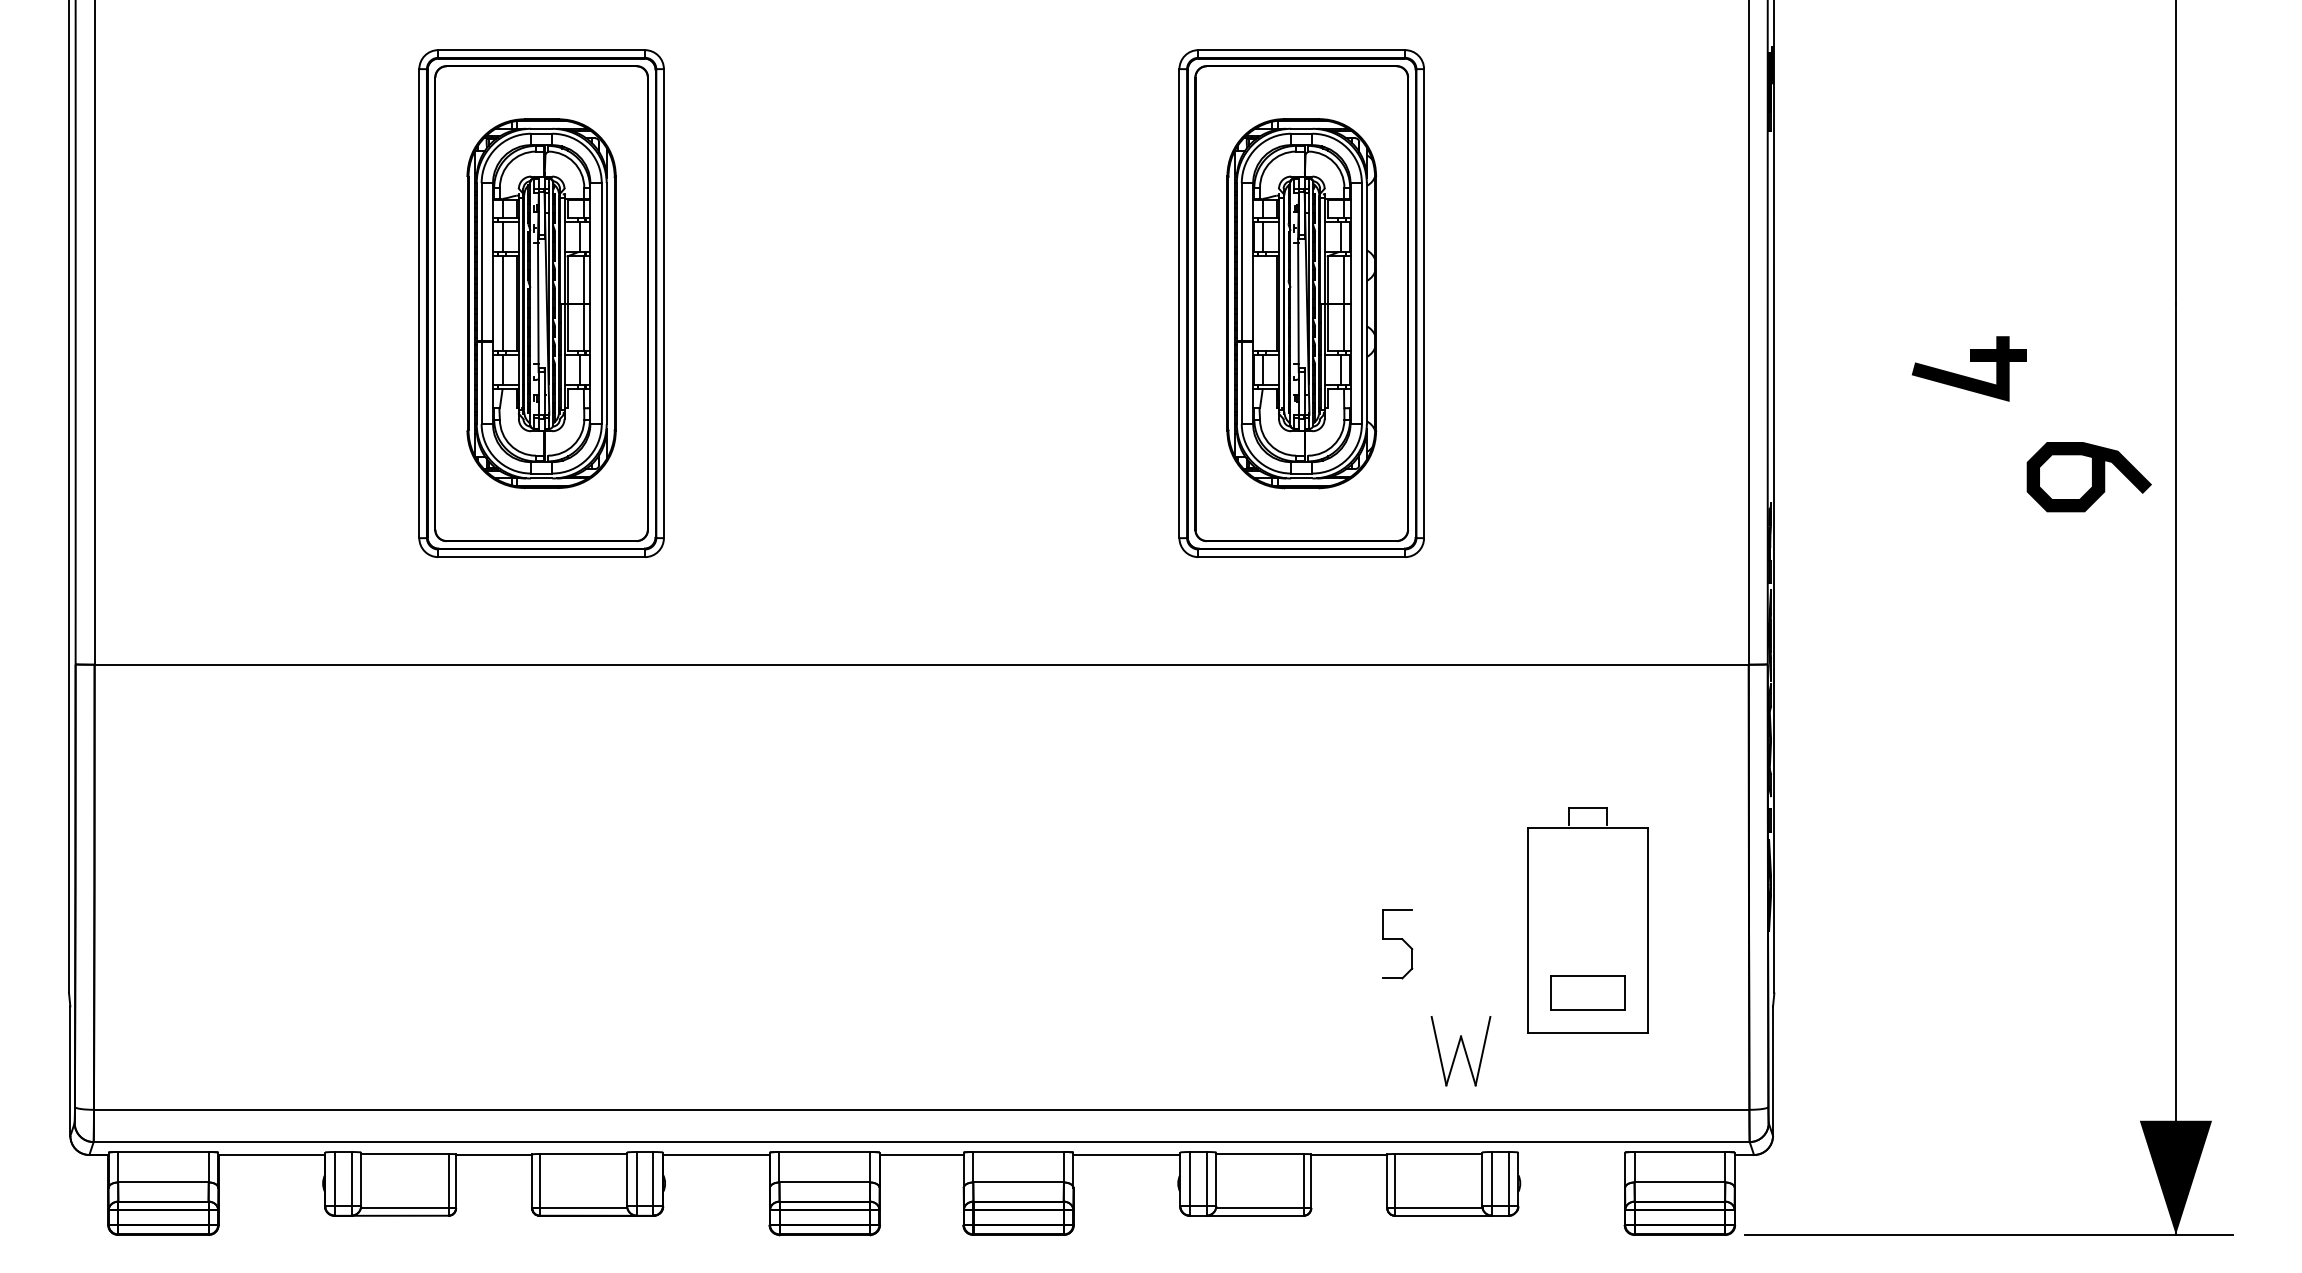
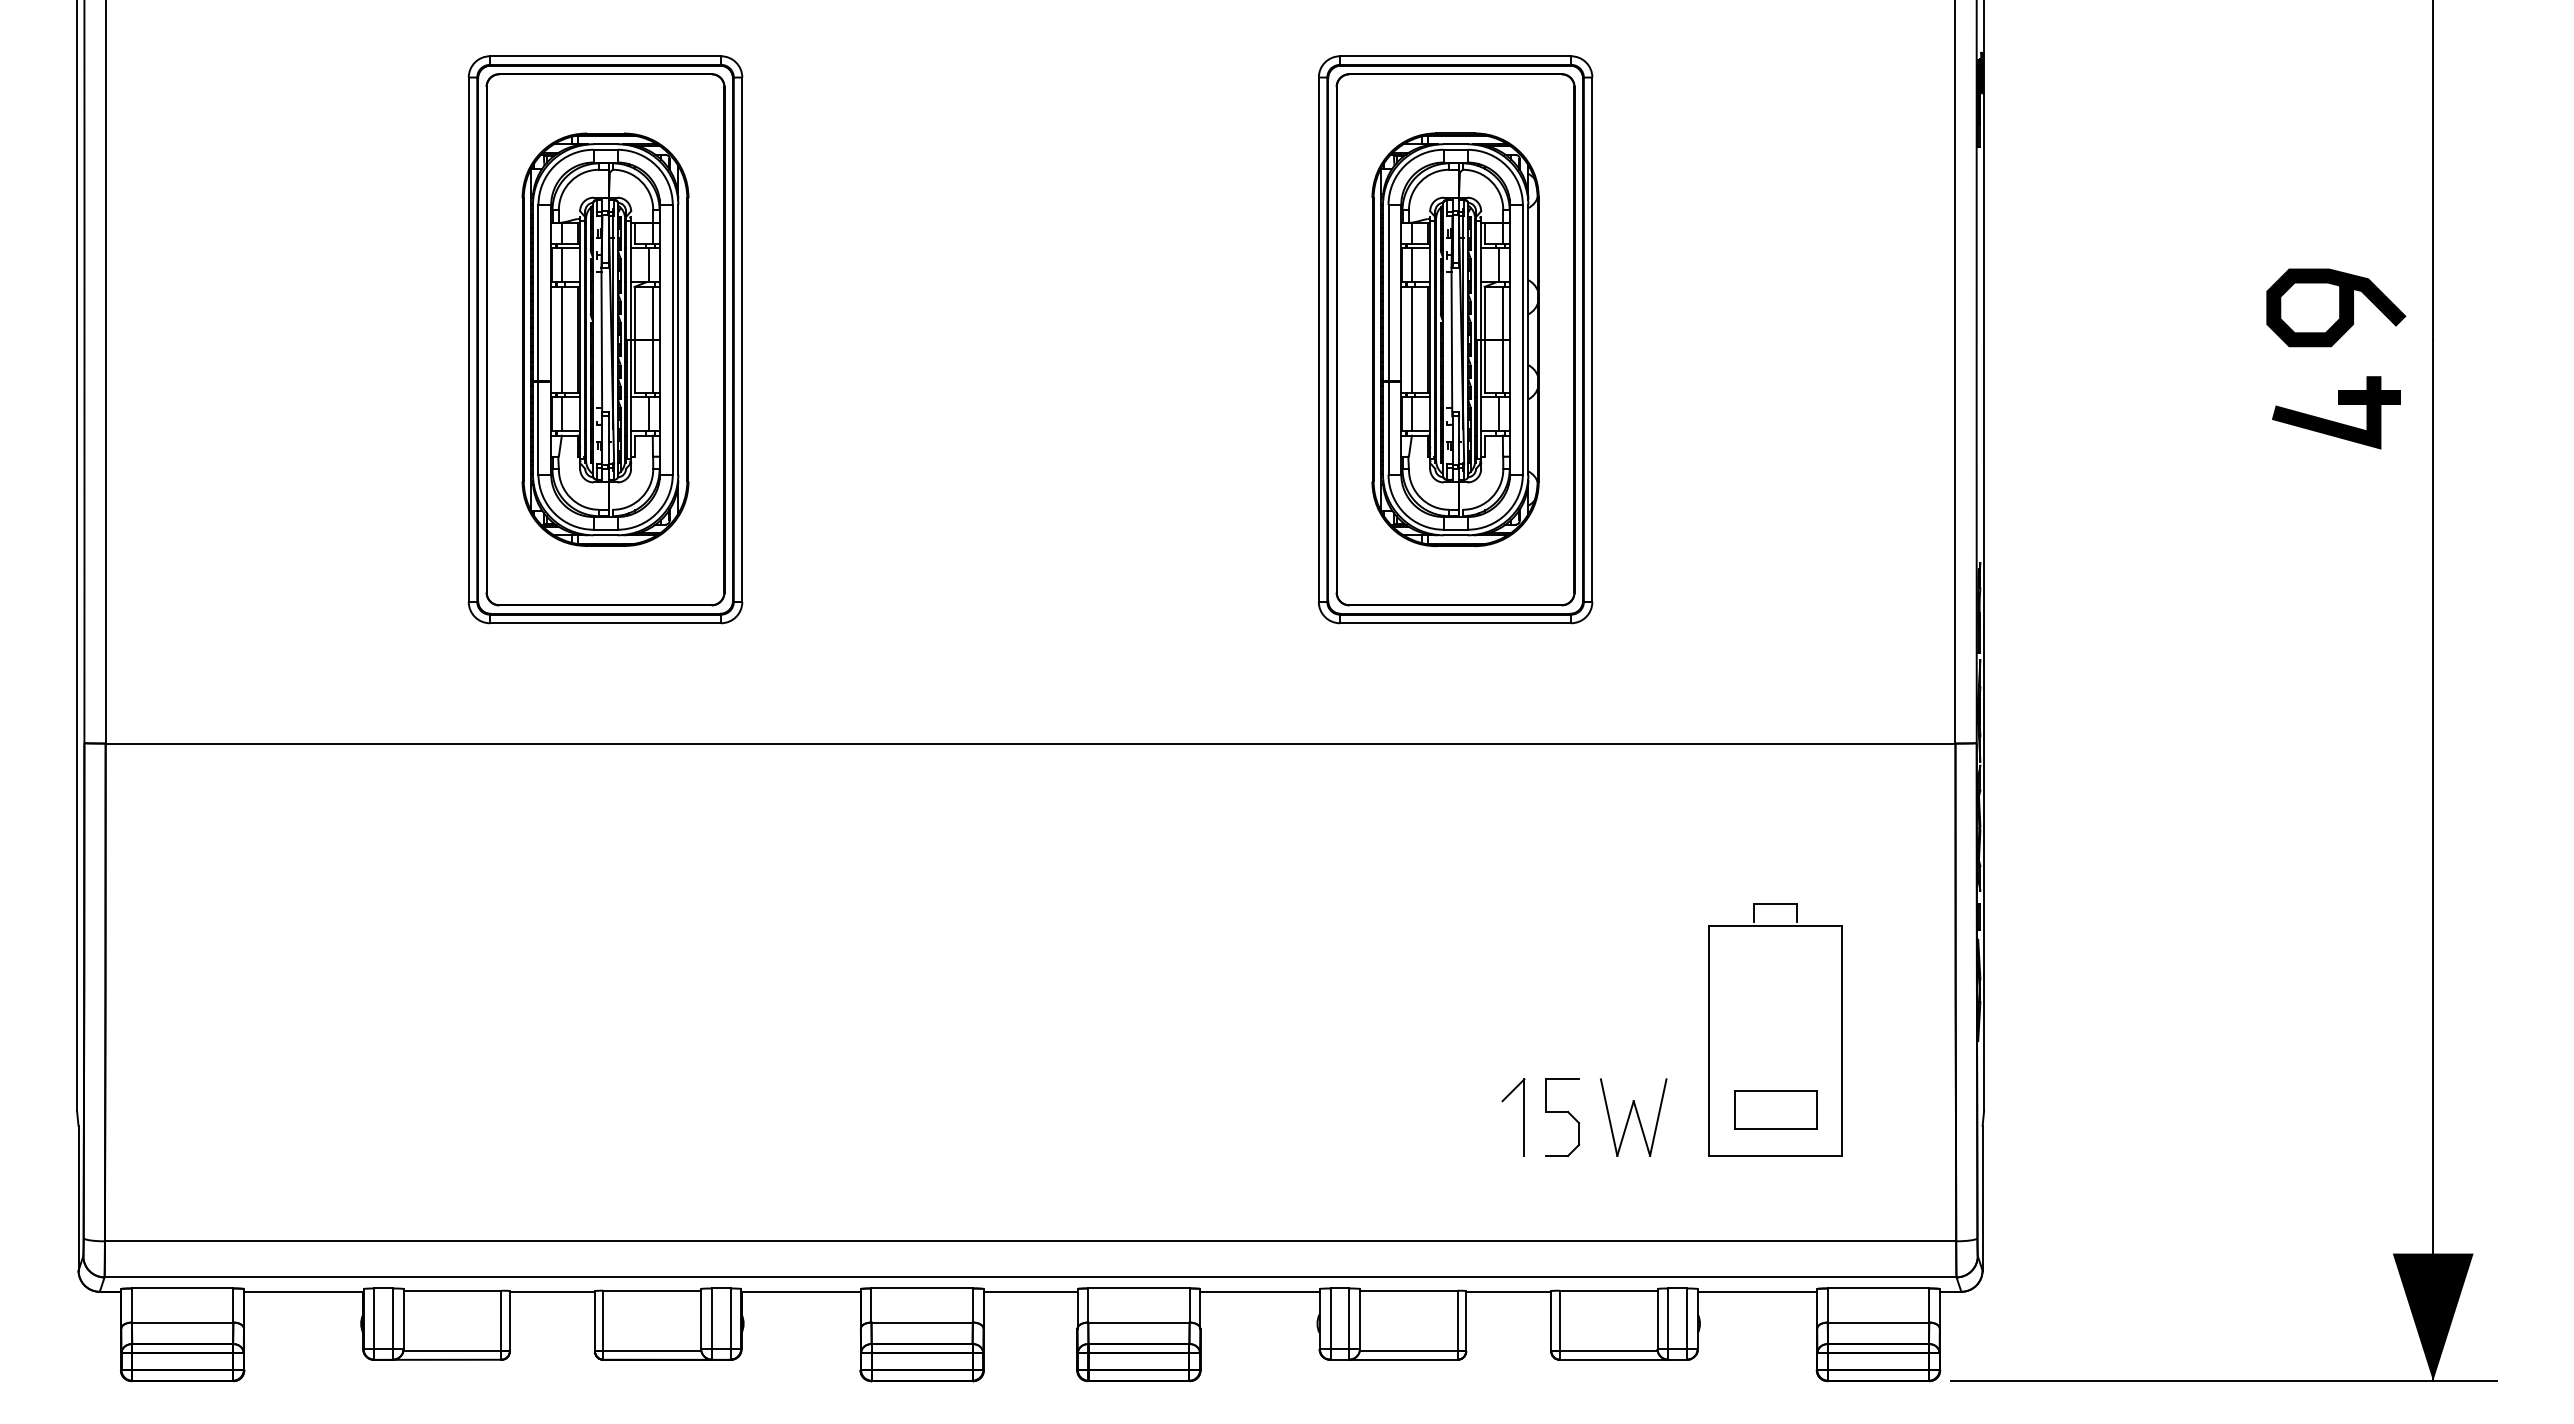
line: (1262, 303) -> (1411, 339), added
part: (1970, 361) -> (2337, 404), moved
curve: (2092, 477) -> (2339, 308), moved
part: (1397, 944) -> (1562, 1117), moved
part: (1362, 998) -> (1523, 1116), added
part: (1460, 1051) -> (1633, 1117), moved
line: (1571, 1155) -> (1757, 1292), added

